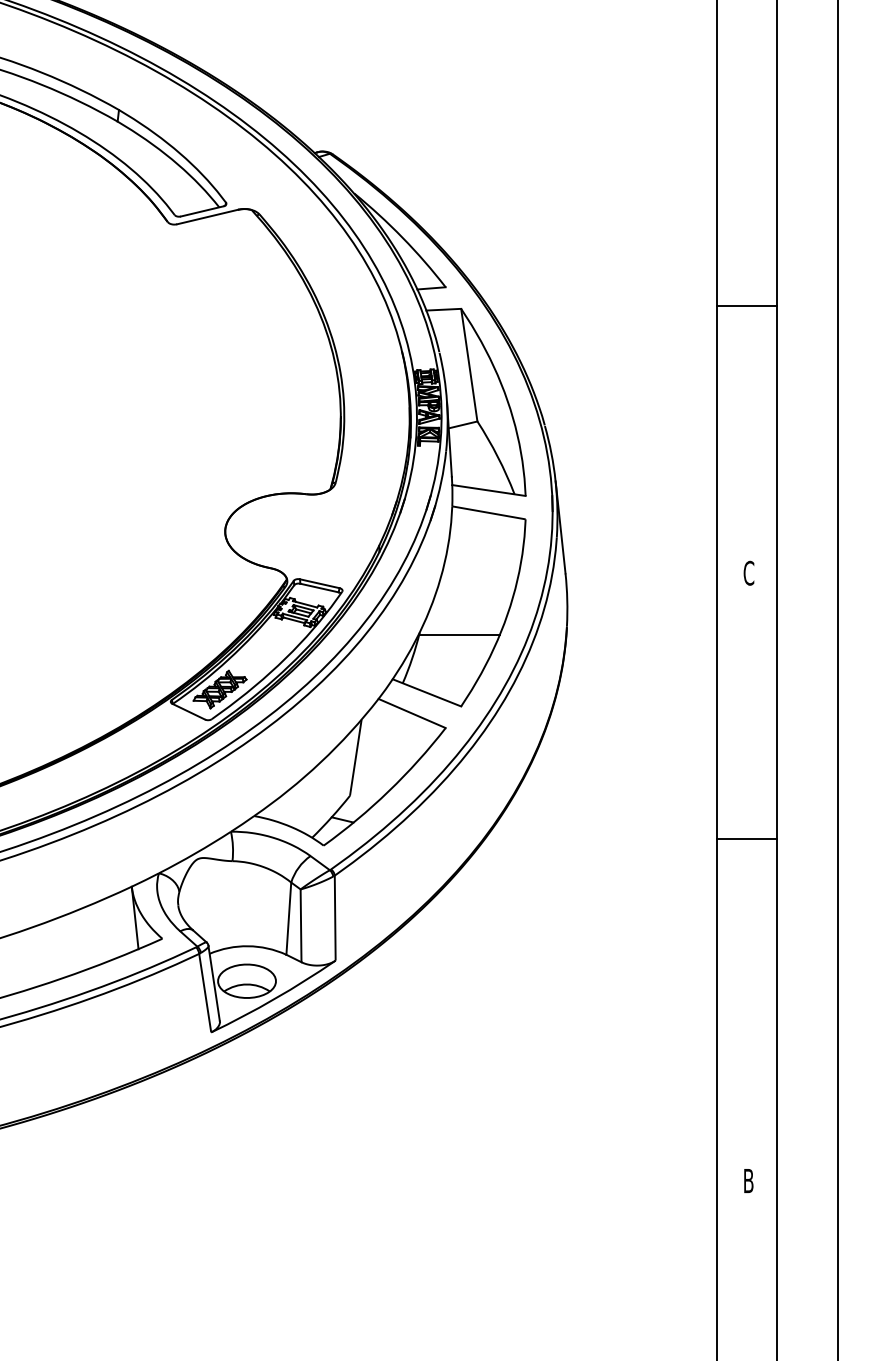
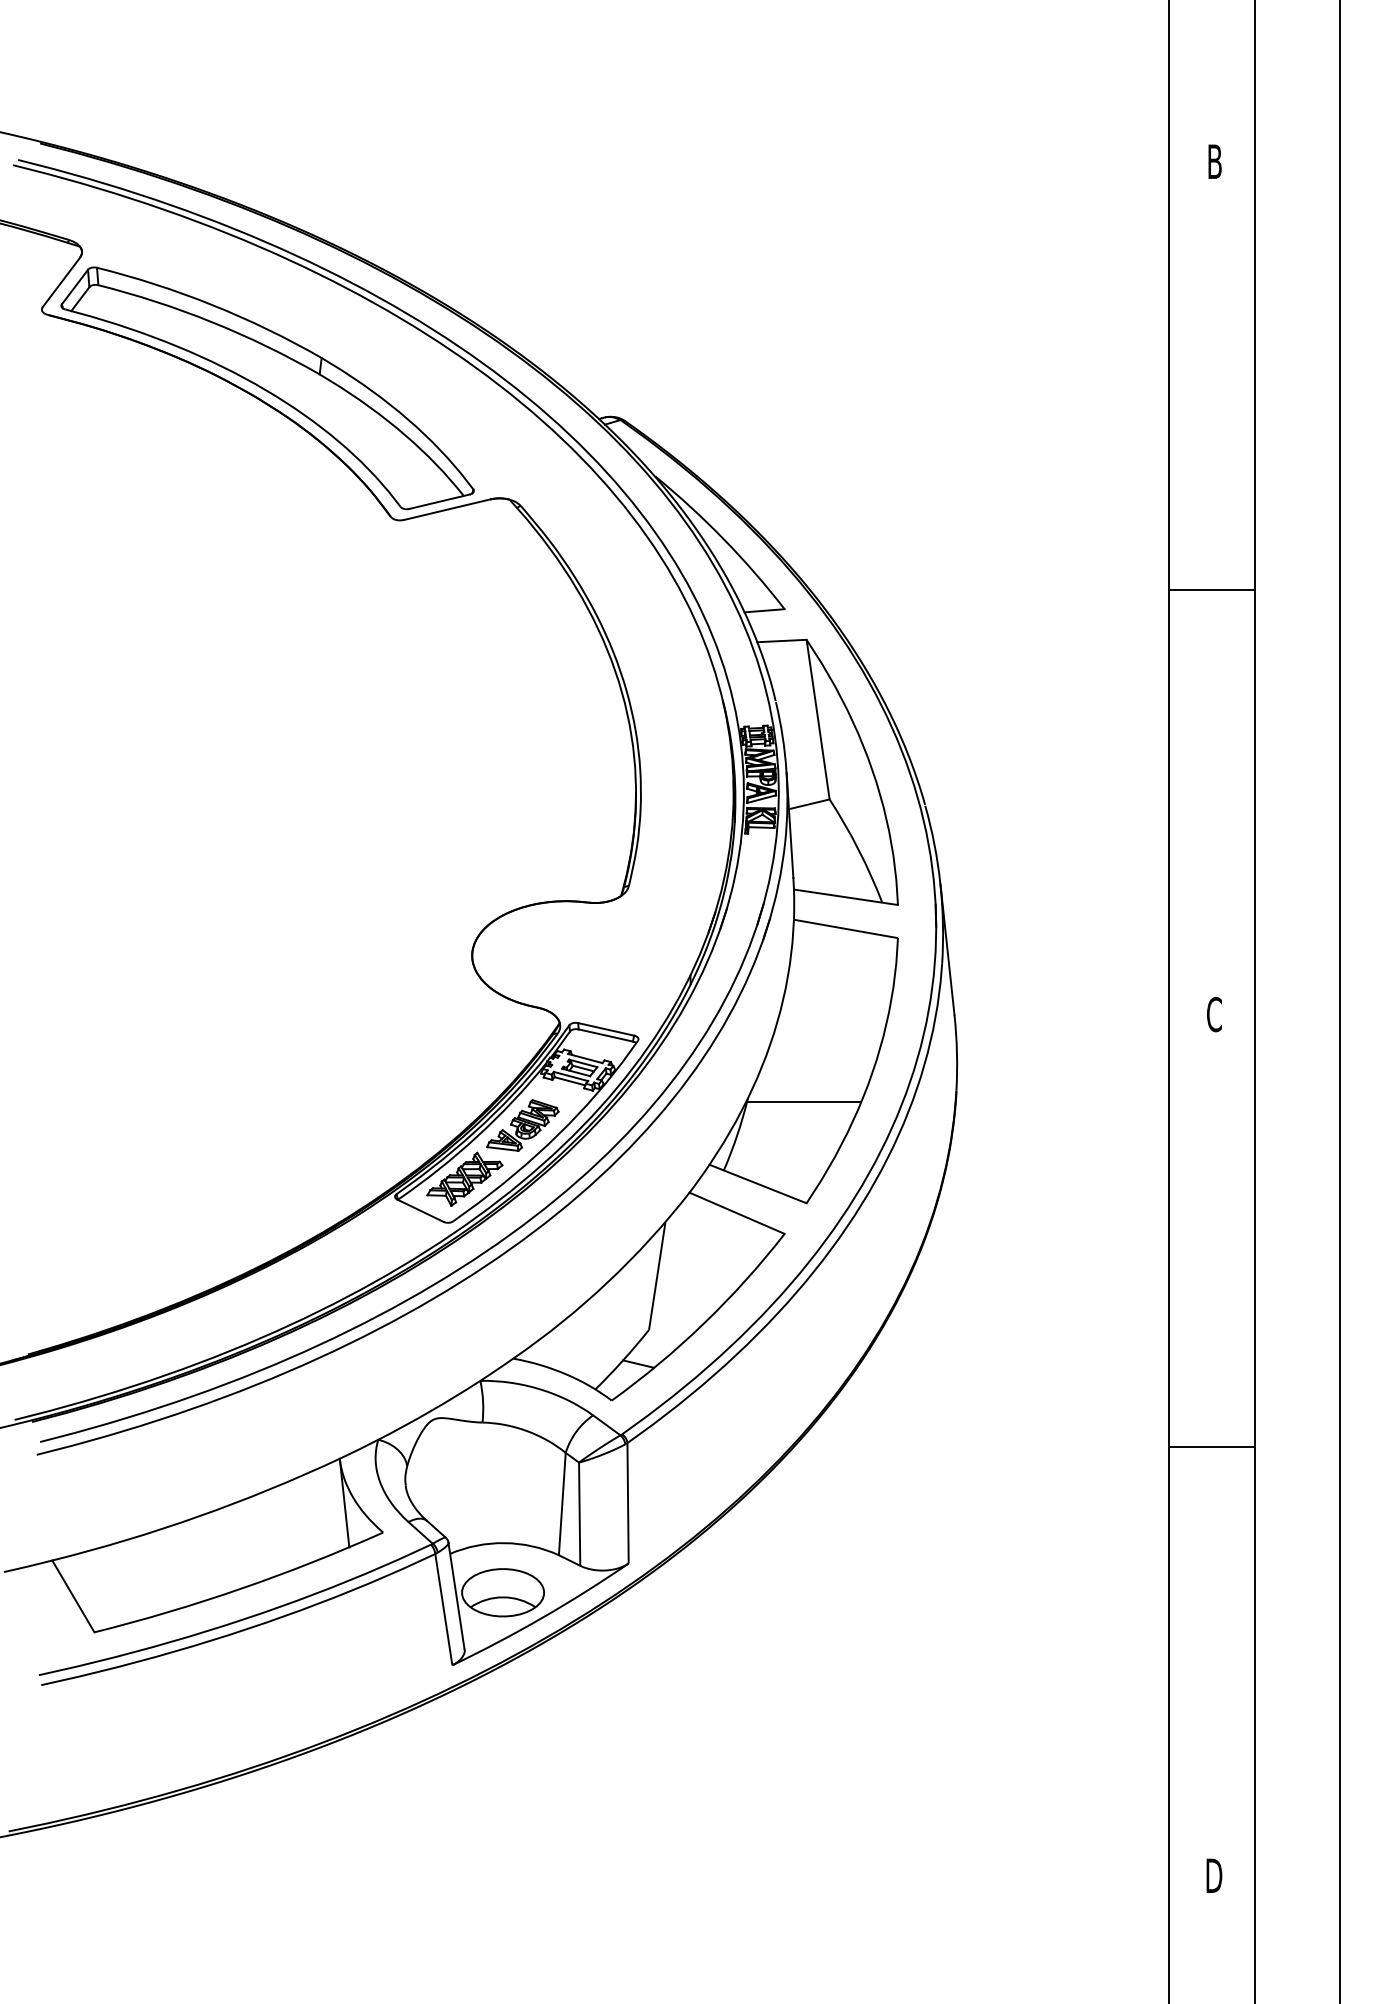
line: (746, 306) -> (1211, 590), moved
part: (260, 651) -> (522, 1125), added
line: (746, 838) -> (1211, 1446), moved
text: (749, 1180) -> (1214, 1875), B -> D

